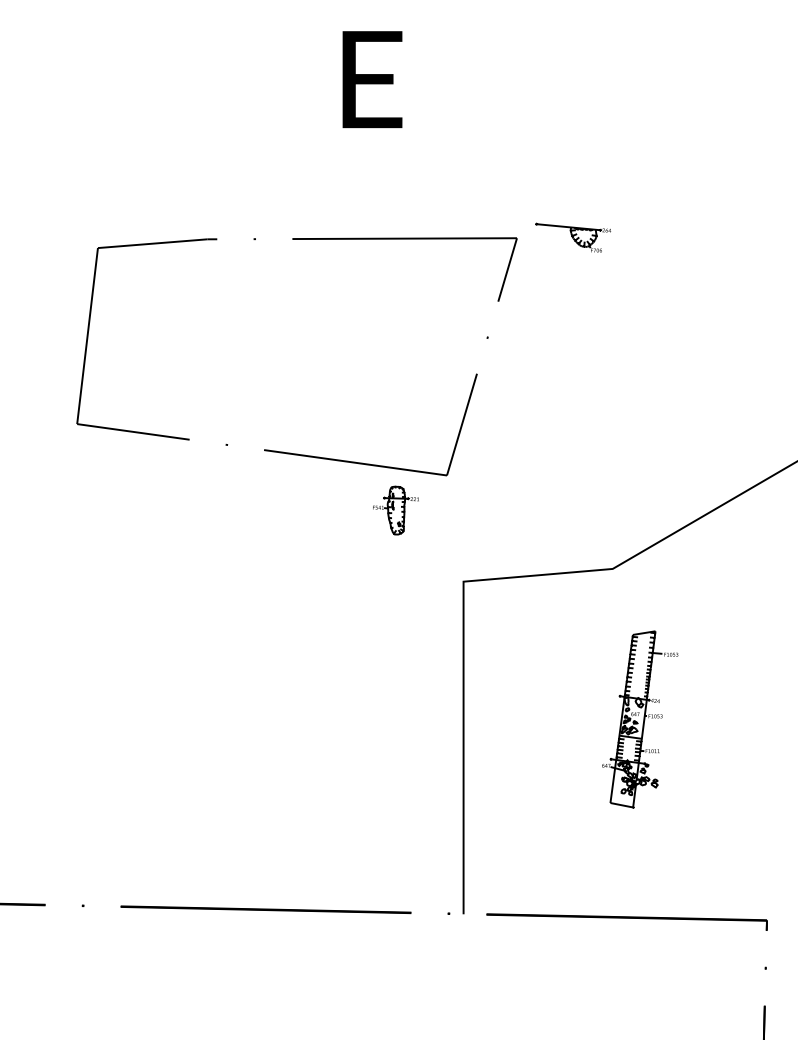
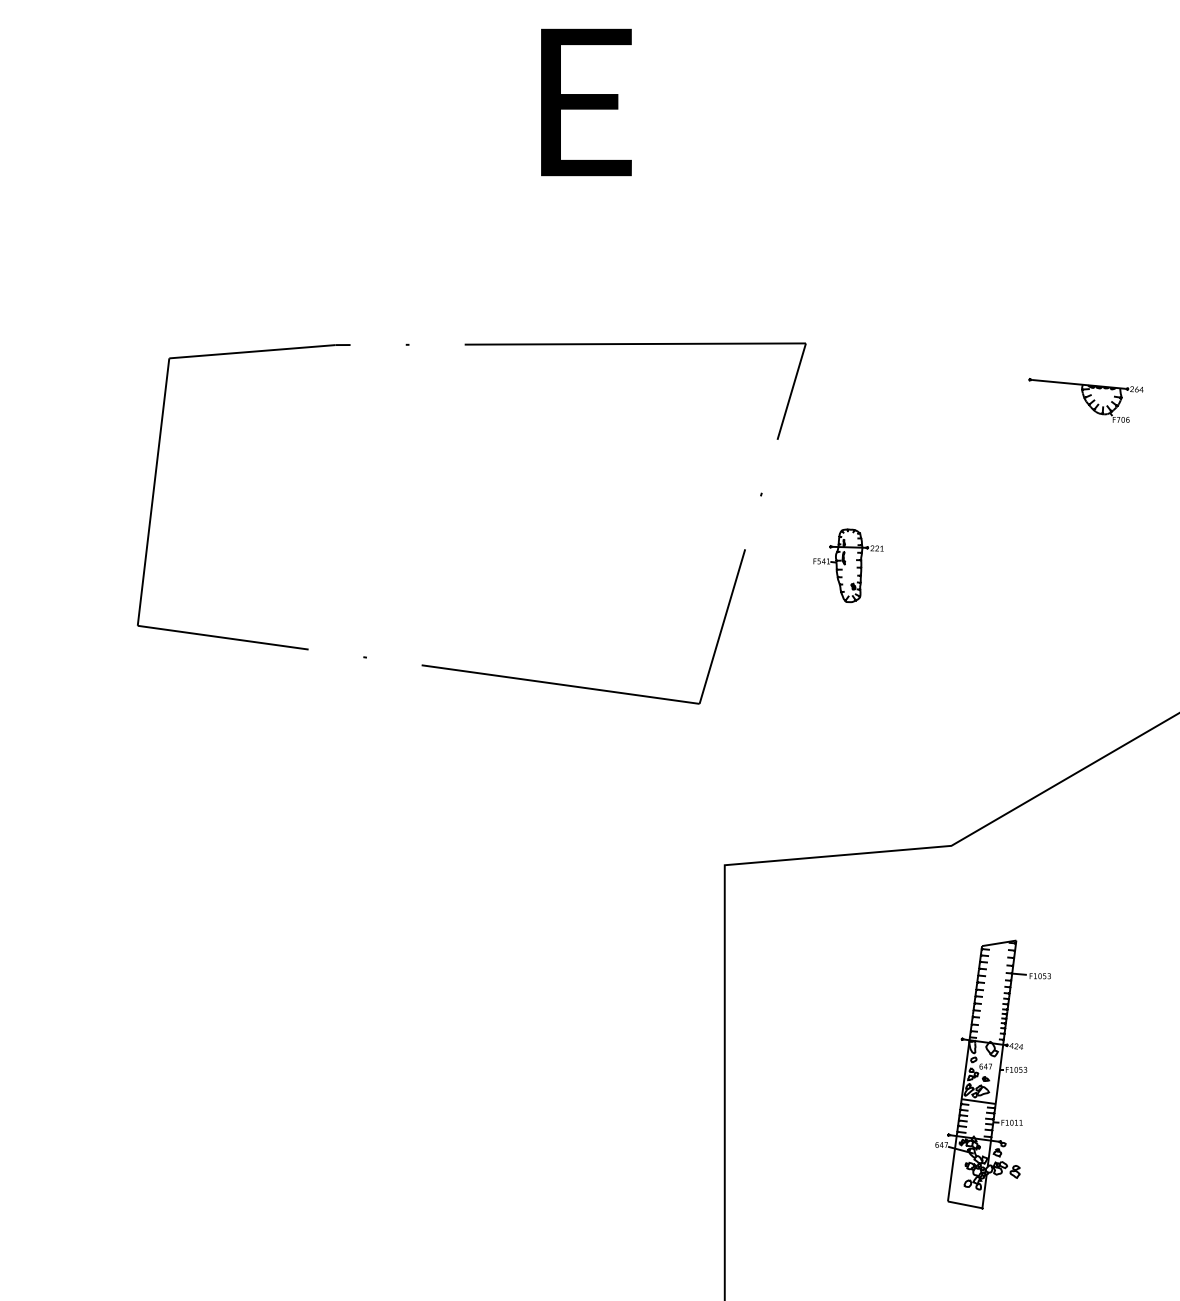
part: (572, 237) -> (1084, 400), moved
part: (395, 510) -> (847, 565), moved

